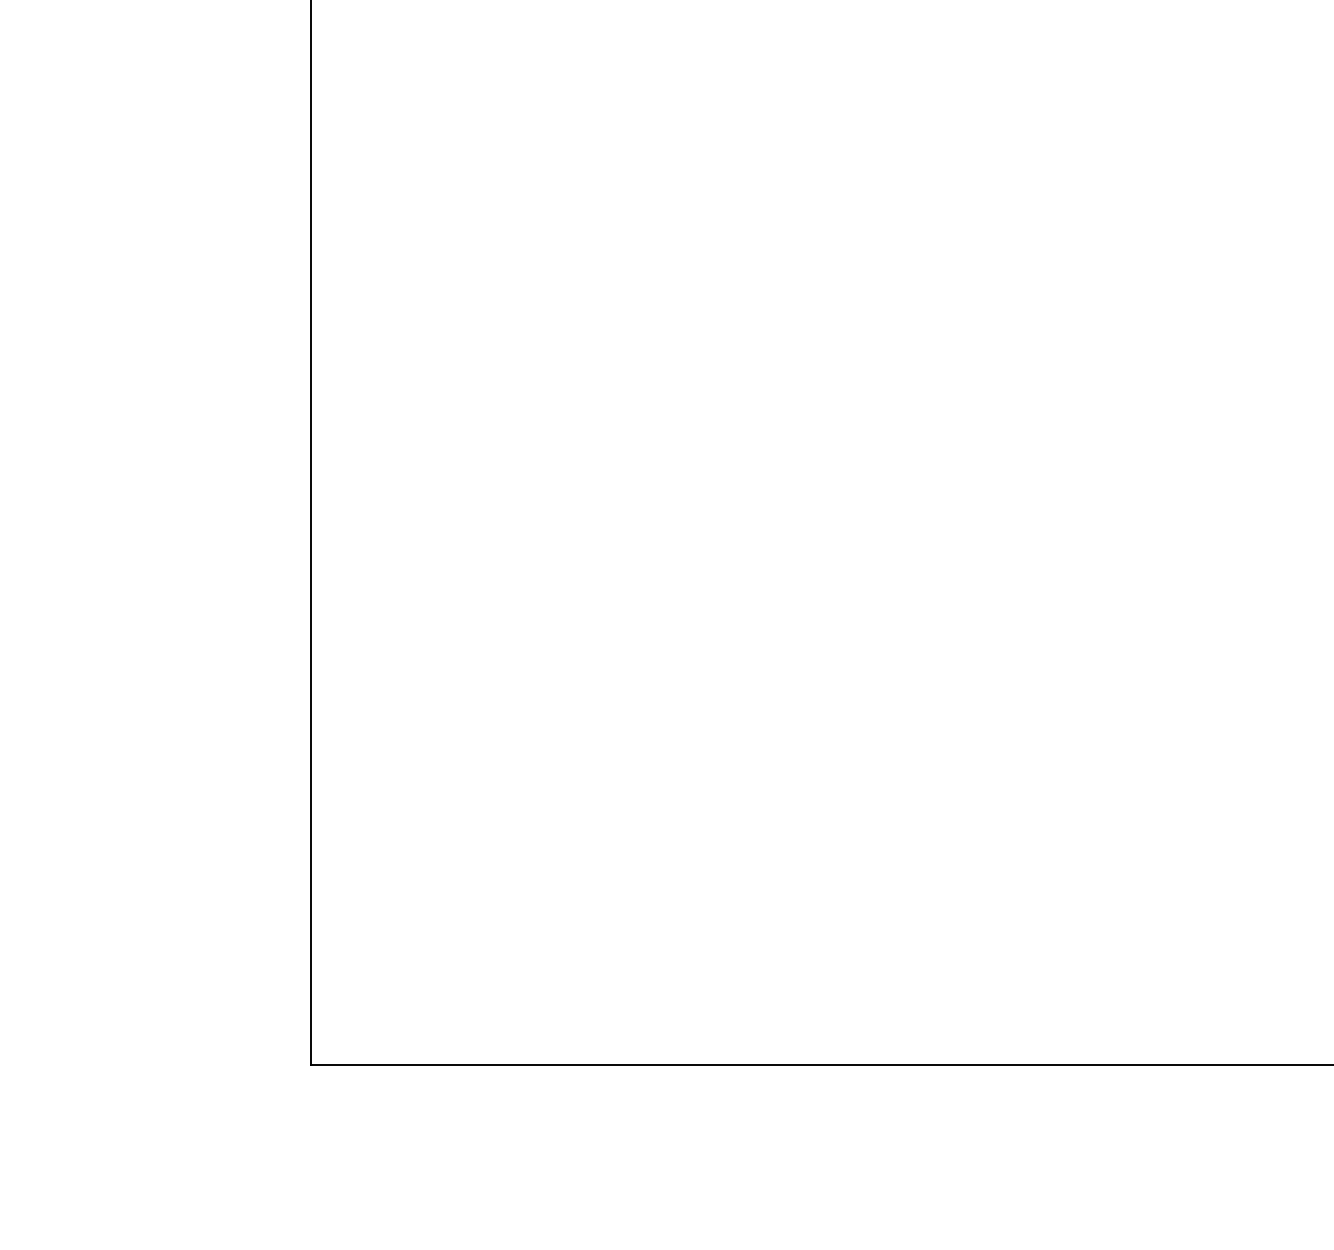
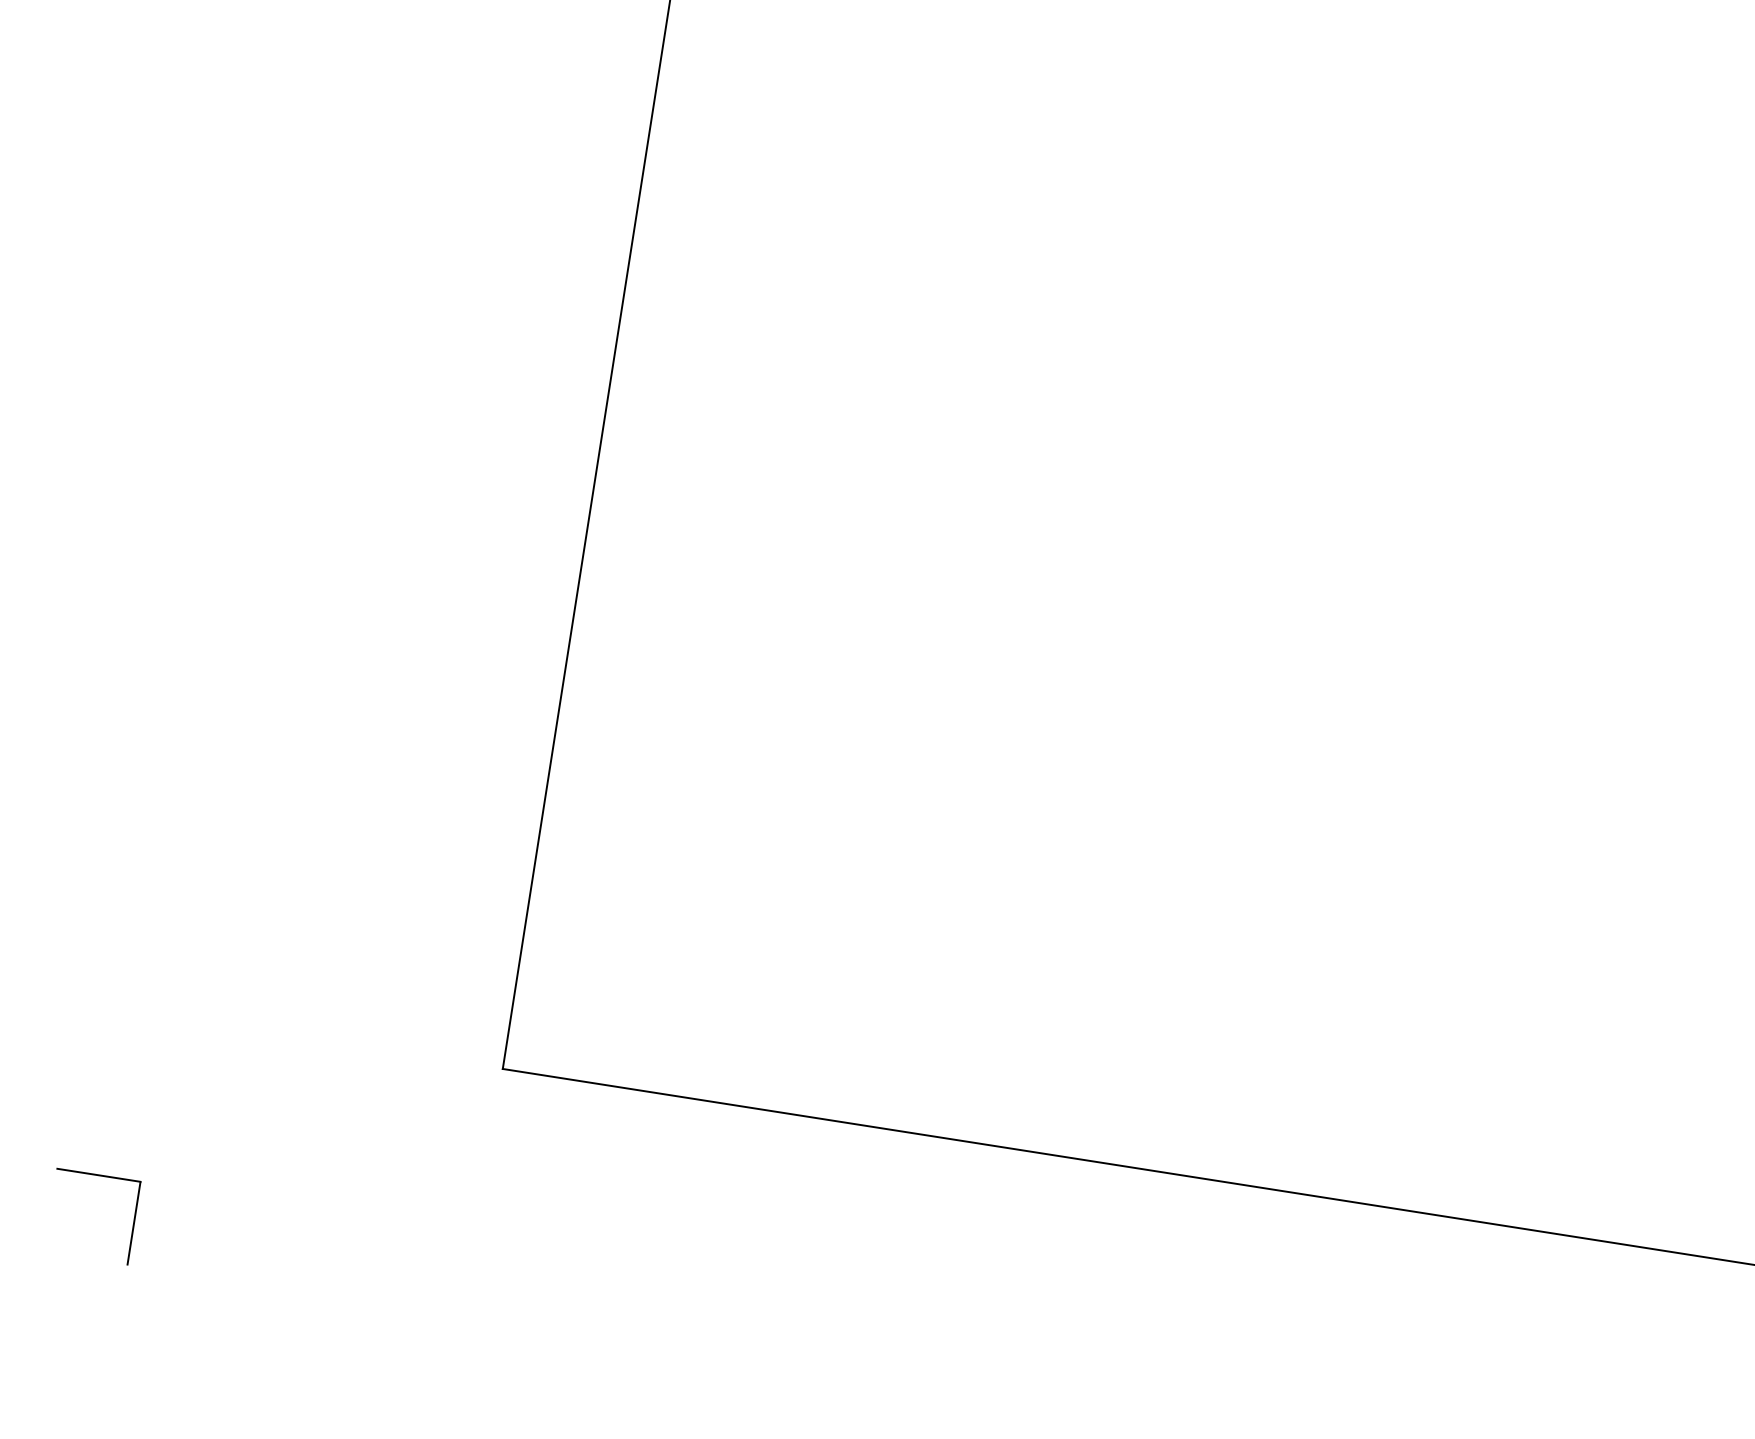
part: (58, 1175) -> (98, 1175), added

